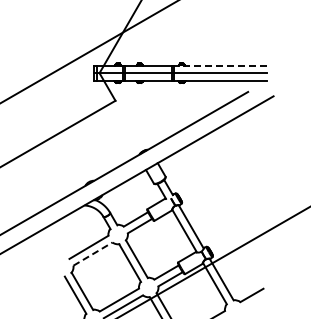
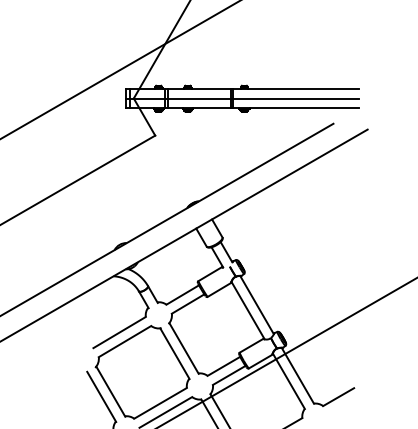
line: (220, 65) -> (296, 88), dashed -> solid
line: (92, 254) -> (124, 342), dashed -> solid

